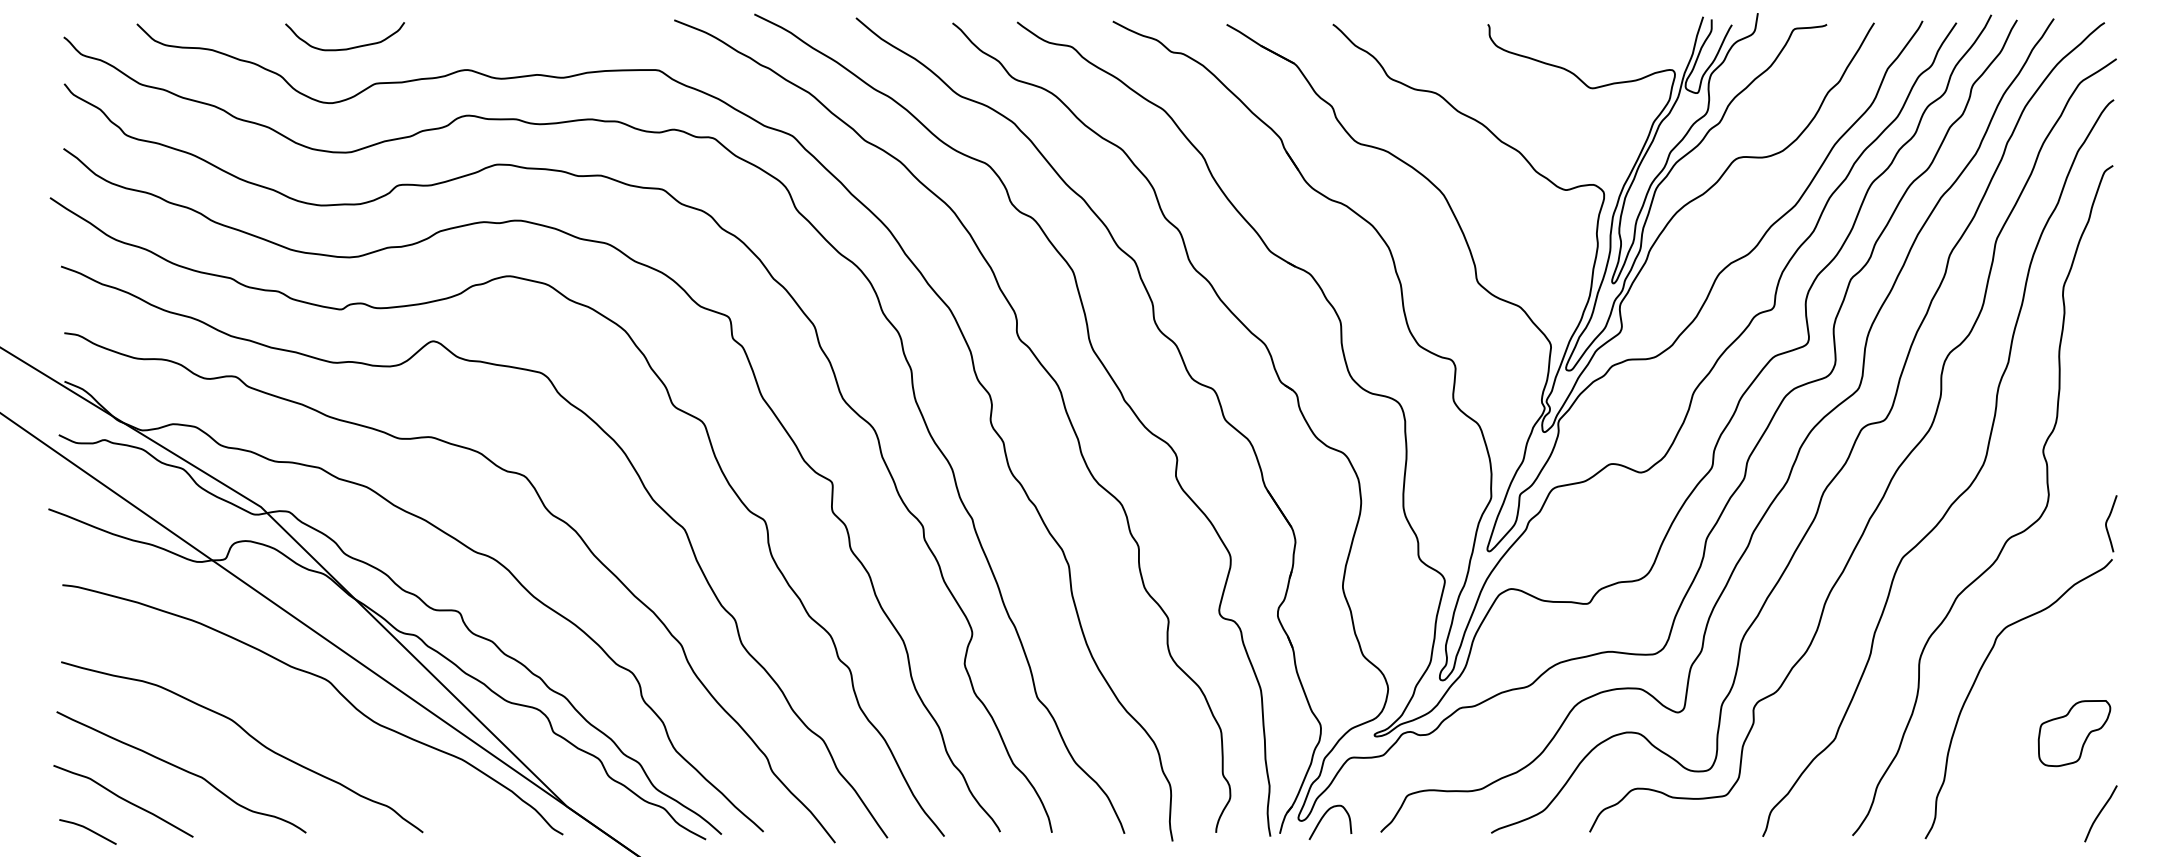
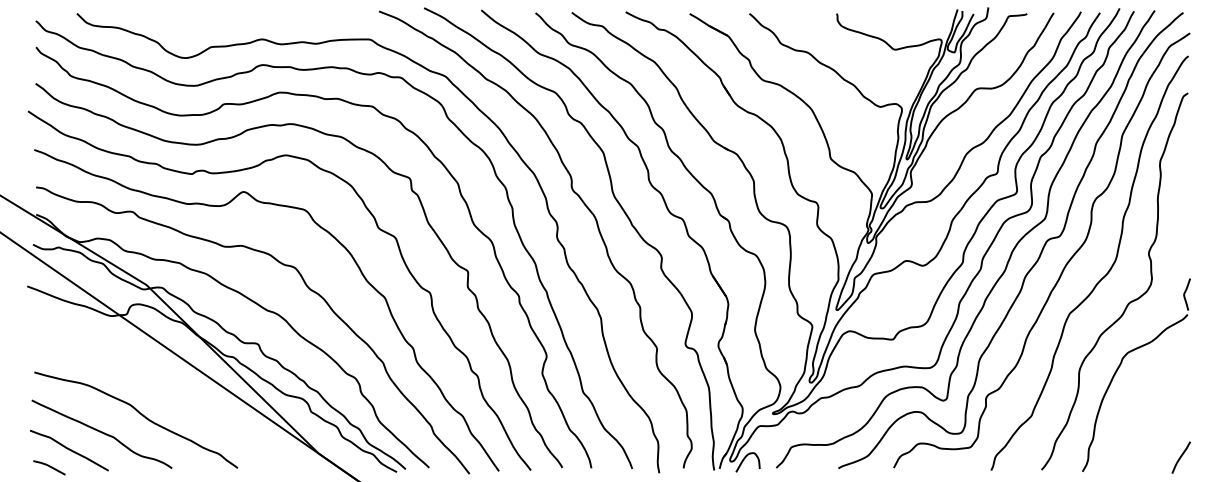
curve: (347, 47) -> (195, 26), removed
curve: (331, 687) -> (186, 386), removed
part: (2074, 733) -> (1166, 412), removed

